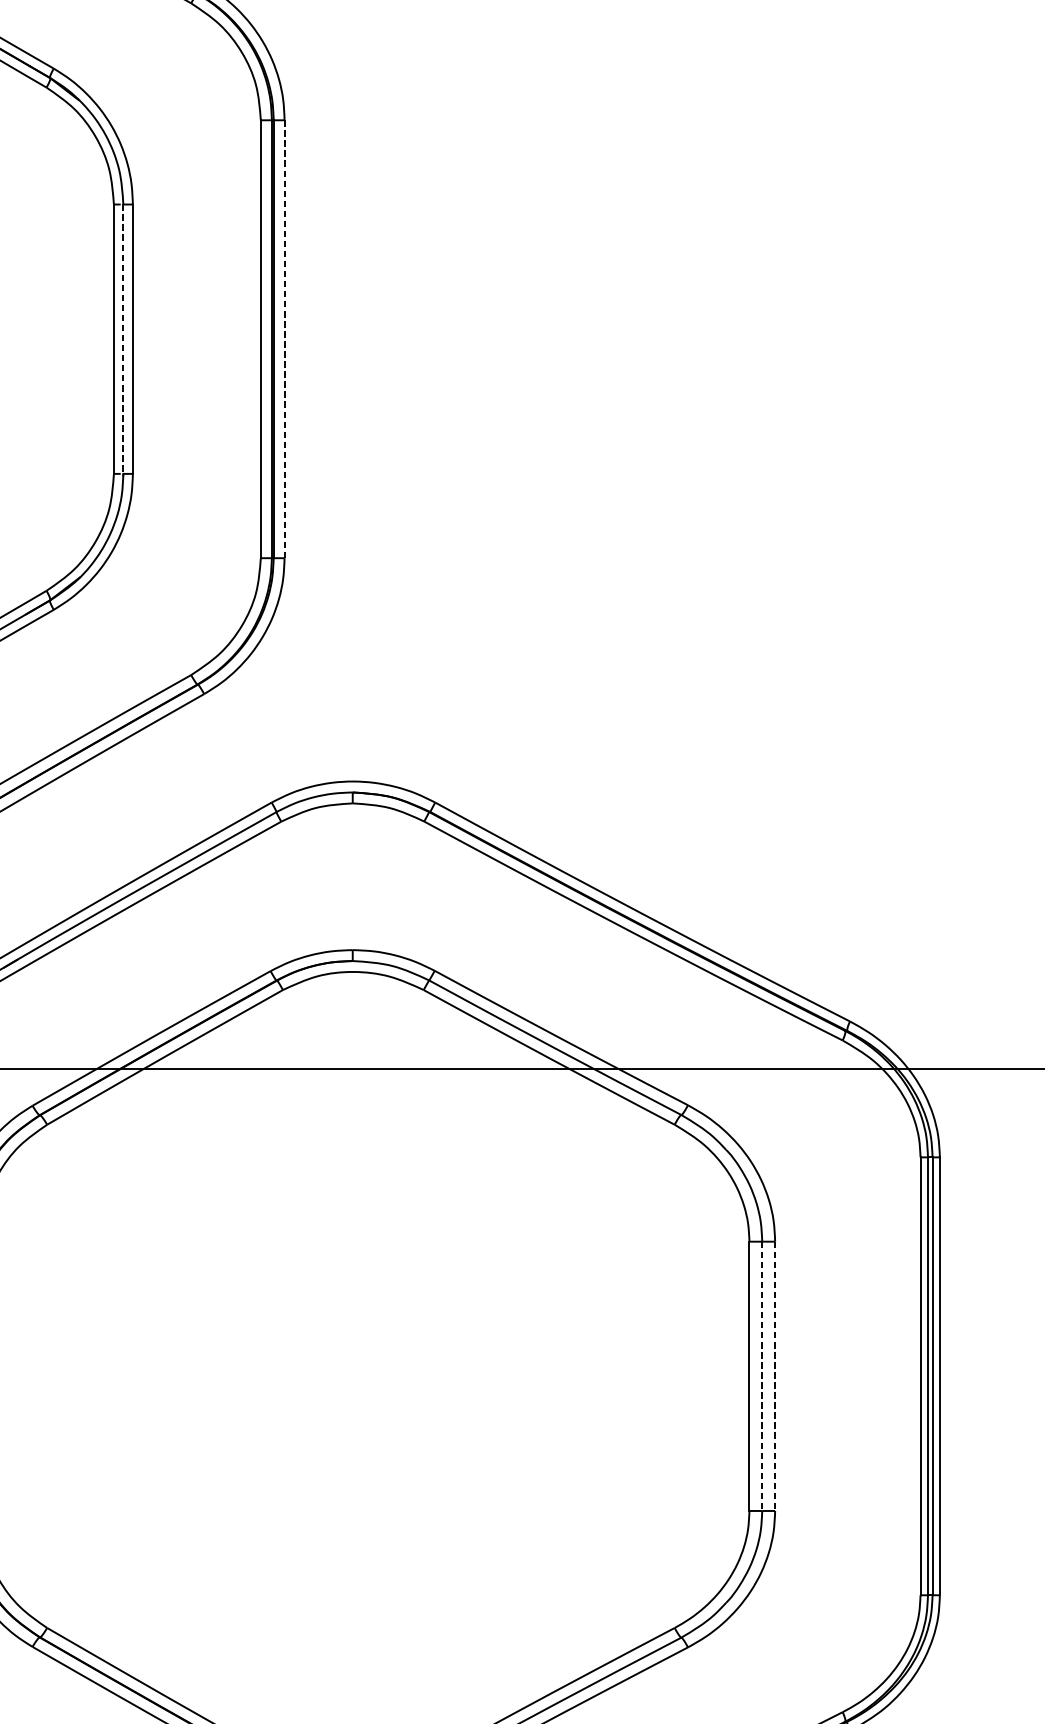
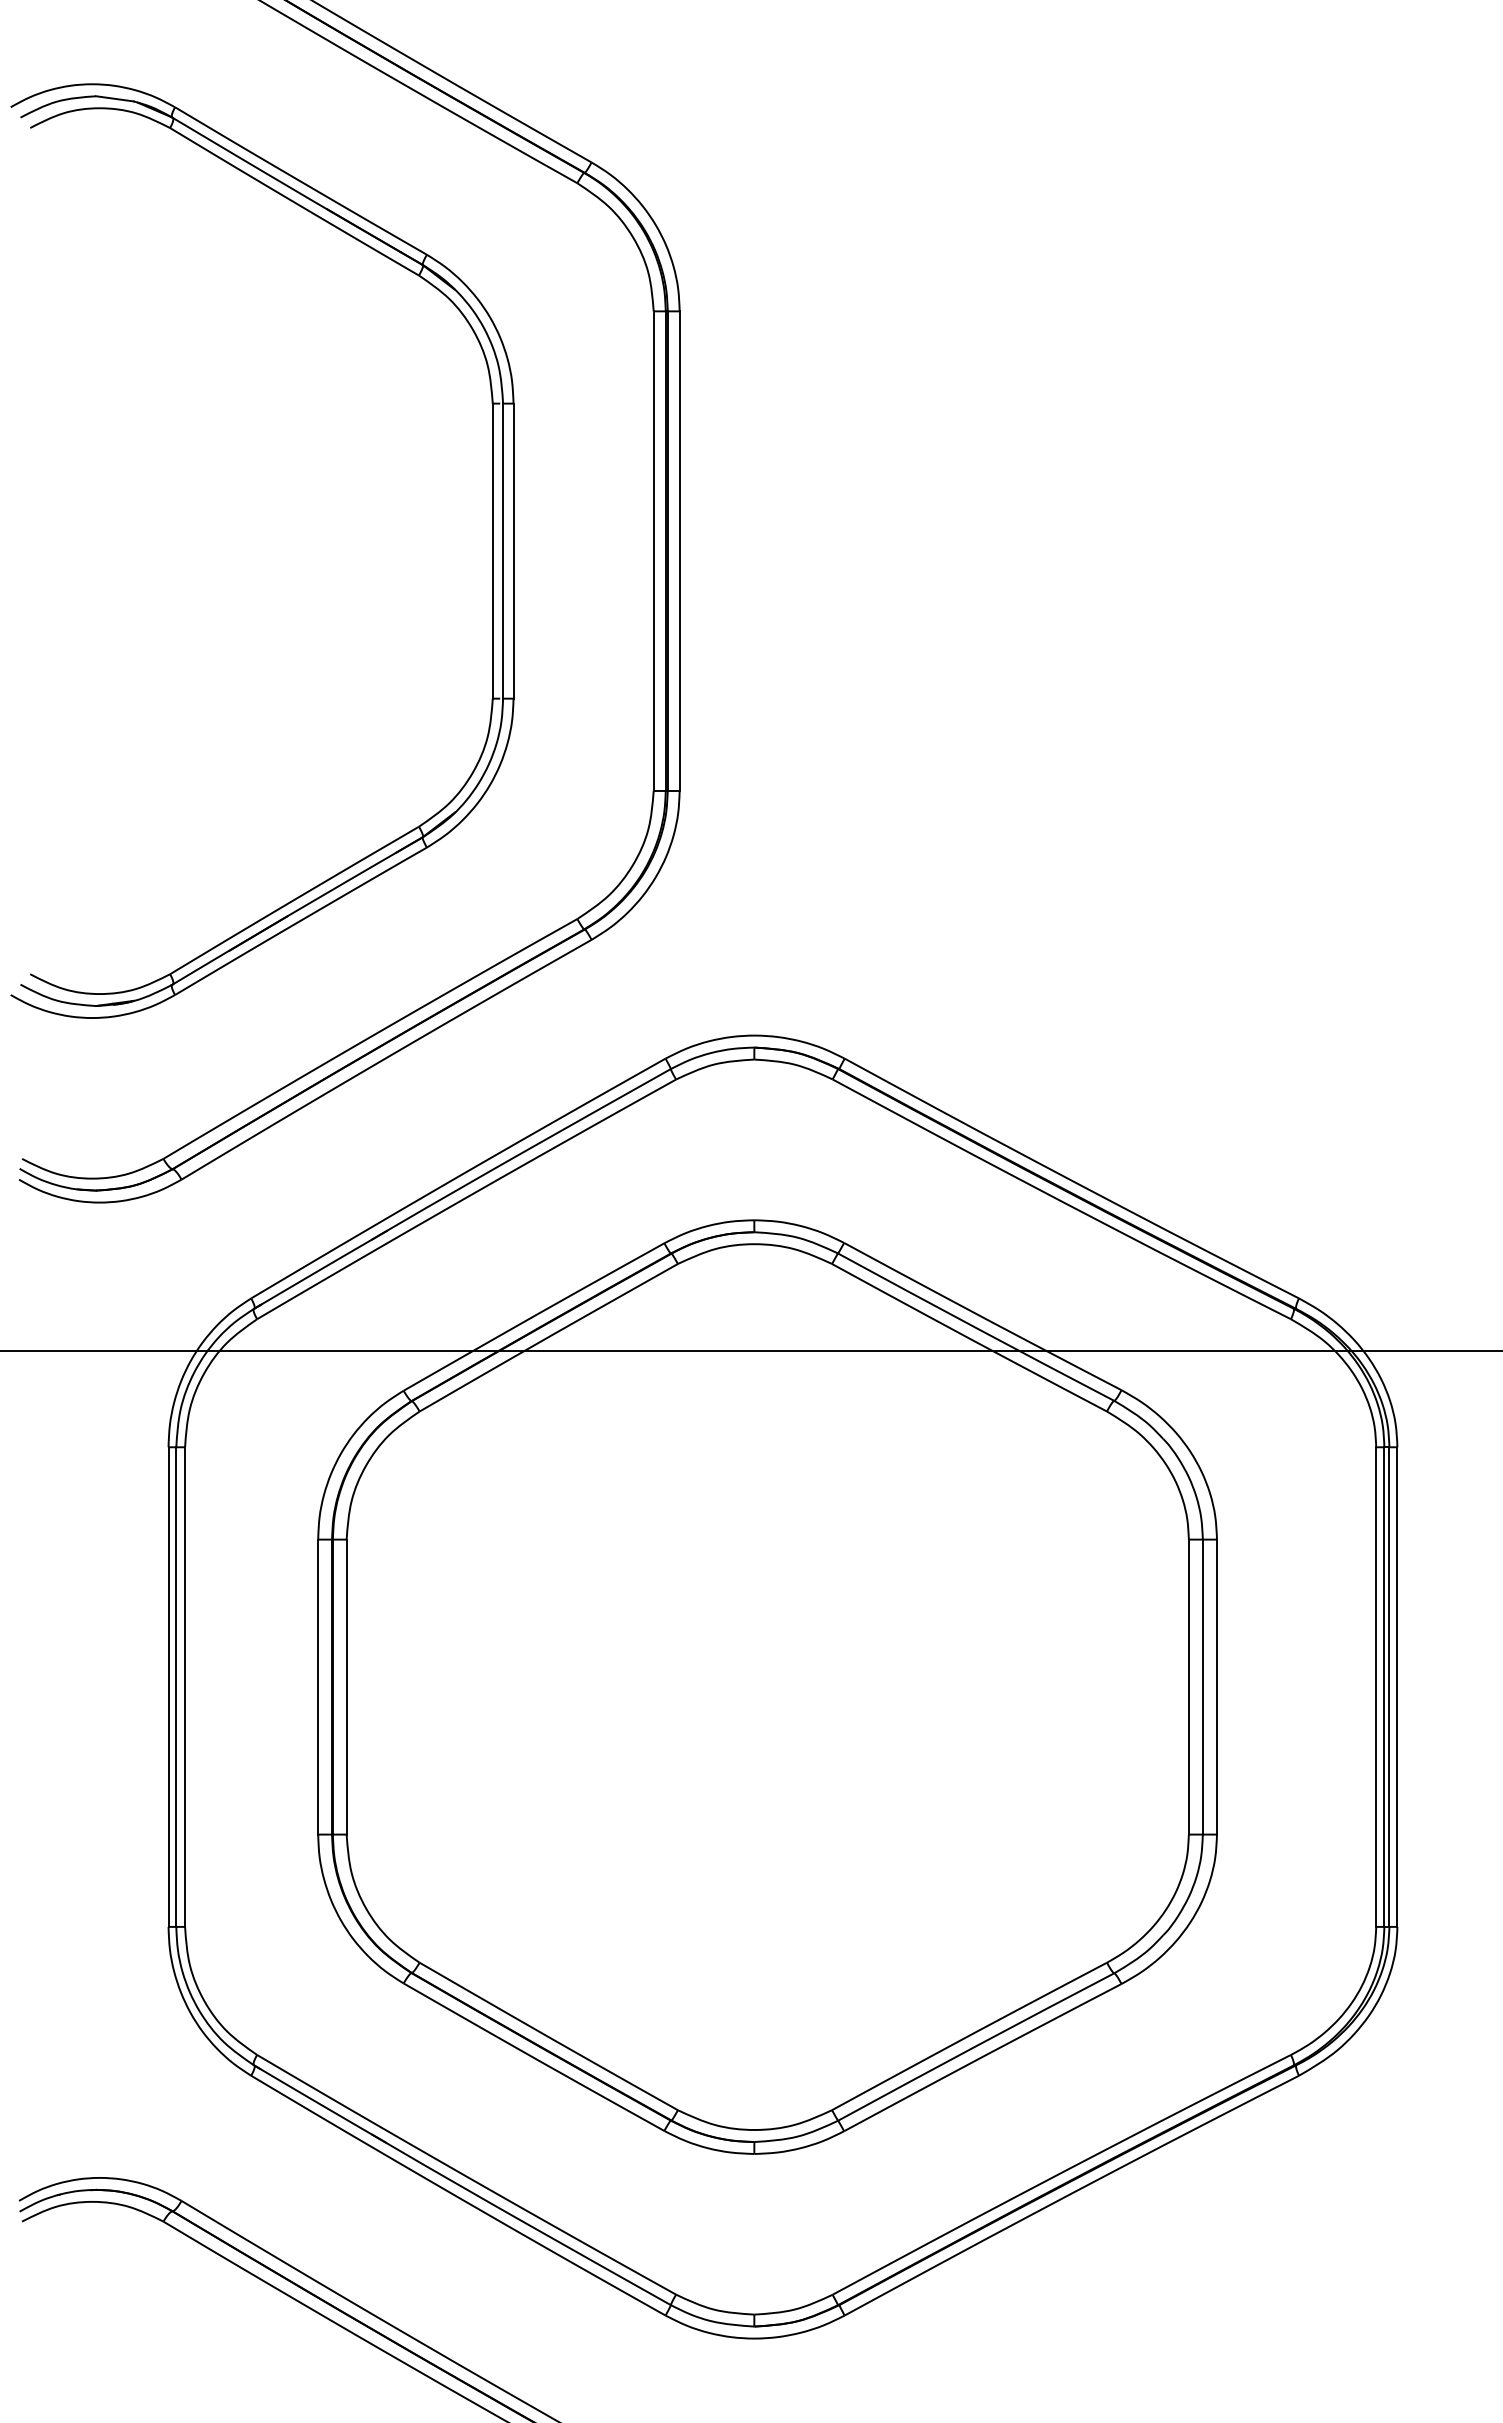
line: (123, 339) -> (503, 551), dashed -> solid
line: (284, 339) -> (679, 551), dashed -> solid
line: (761, 1376) -> (1202, 1687), dashed -> solid
line: (775, 1376) -> (1217, 1687), dashed -> solid

